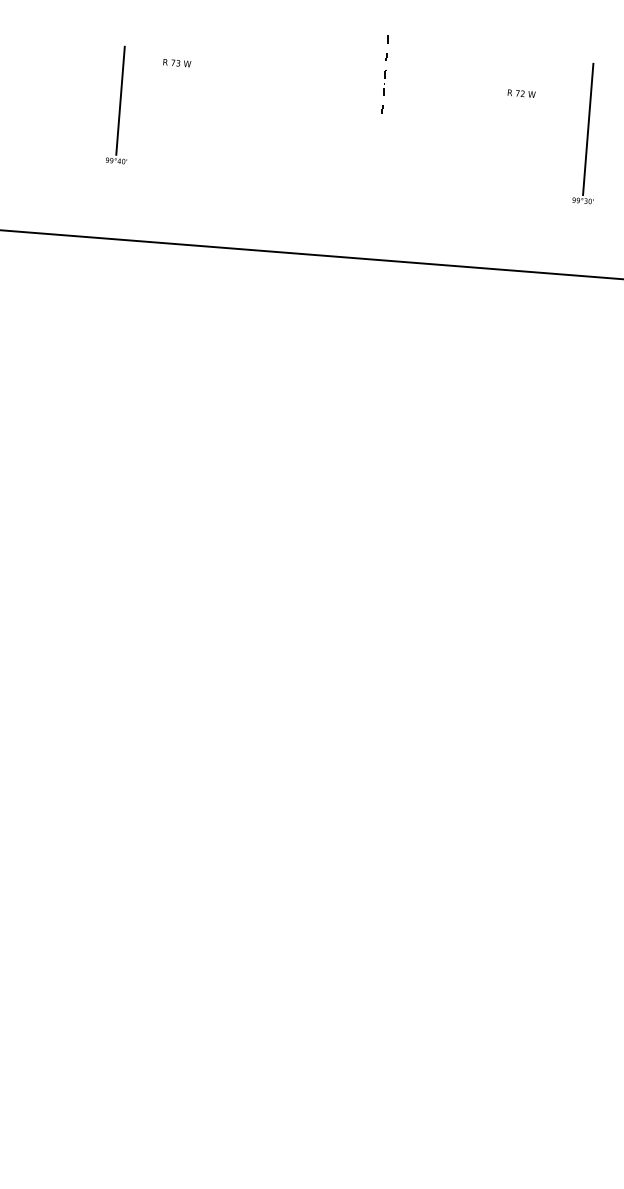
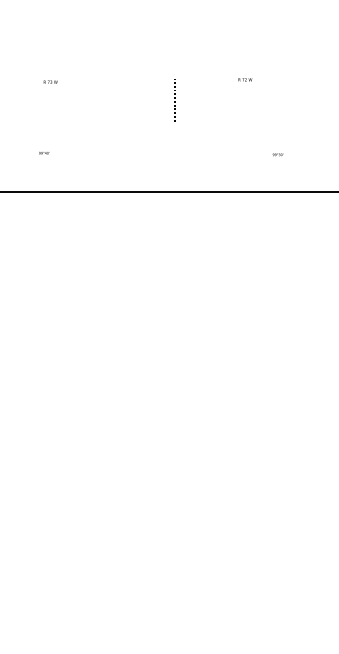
text: (176, 61) -> (50, 81), moved
text: (522, 93) -> (245, 79), moved
line: (119, 101) -> (43, 123), removed
line: (587, 128) -> (277, 118), removed

